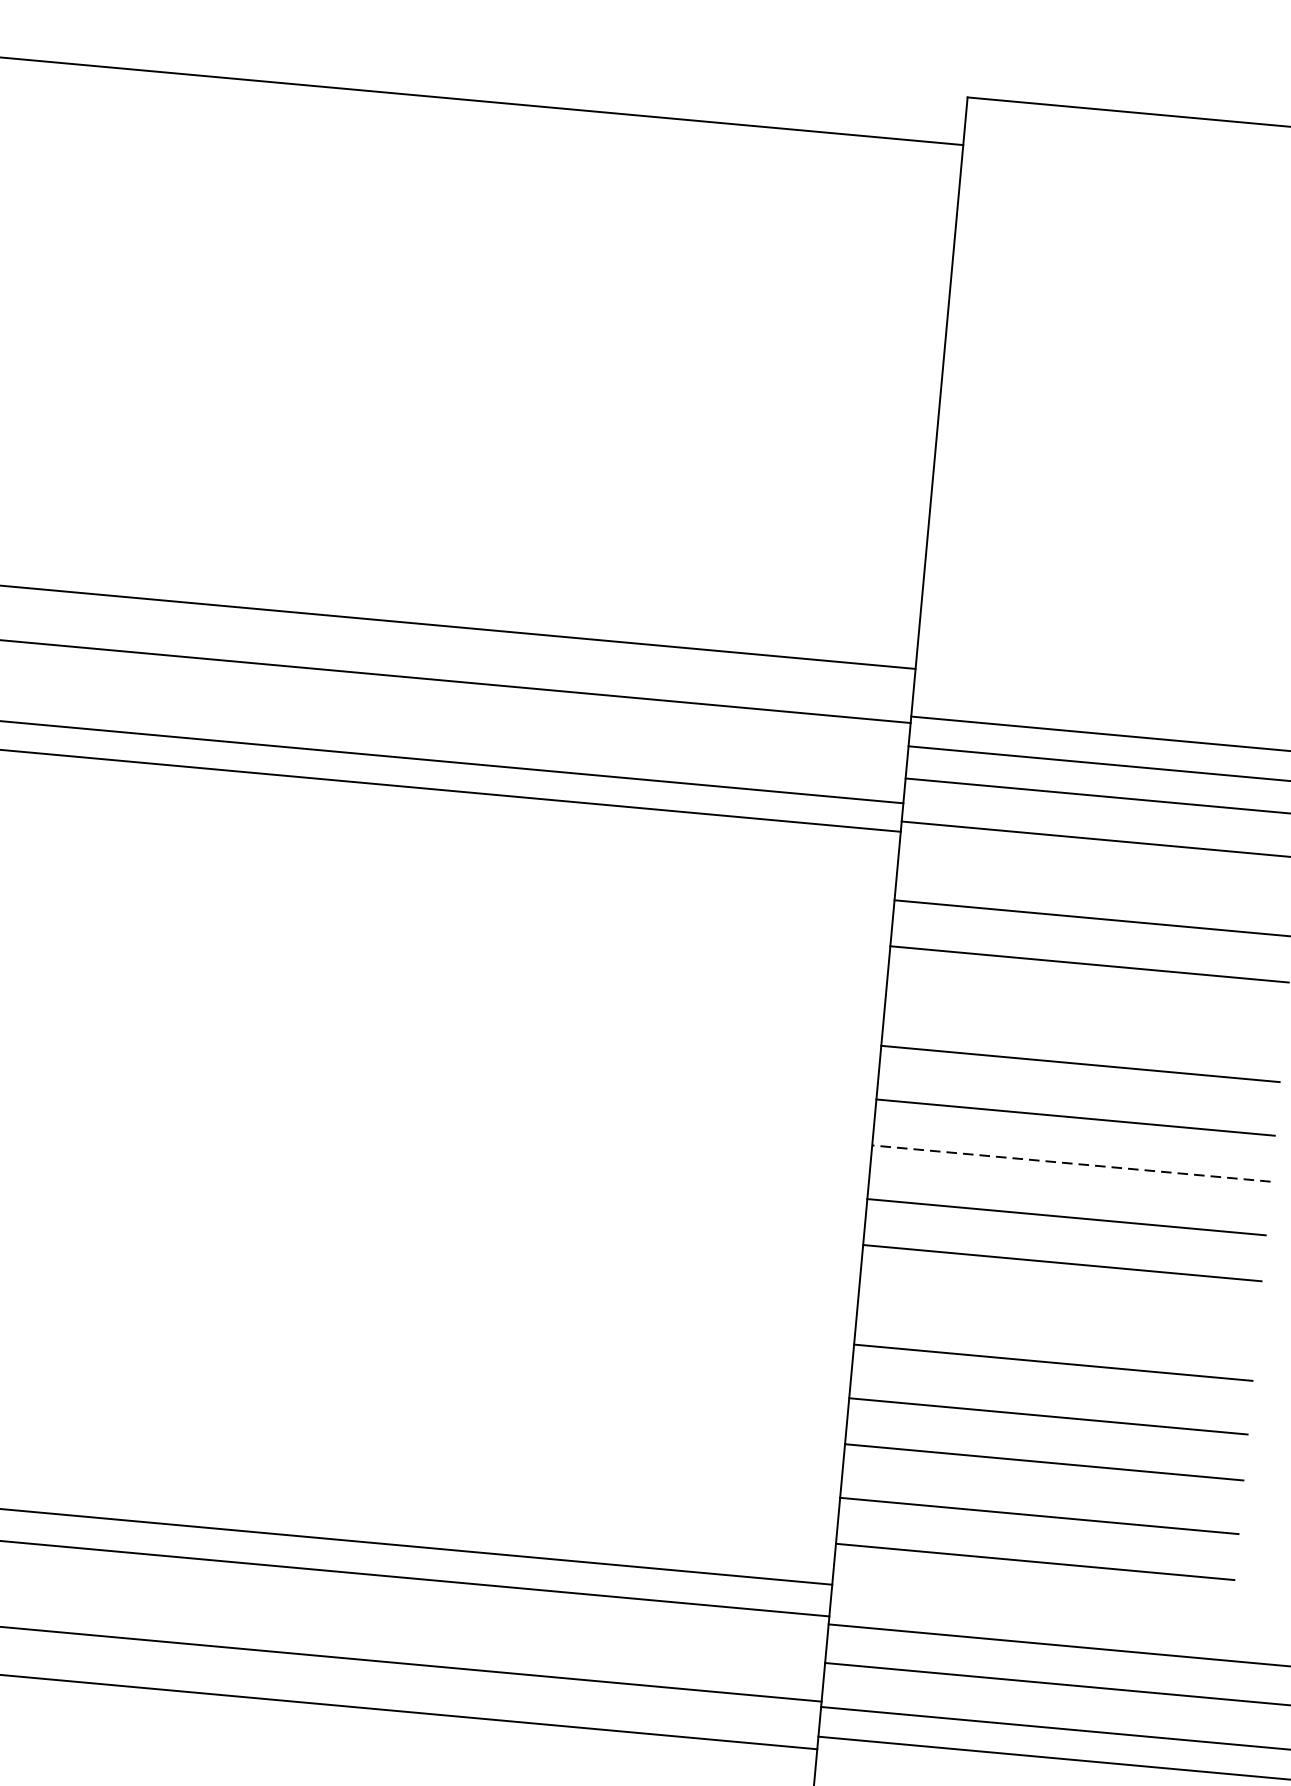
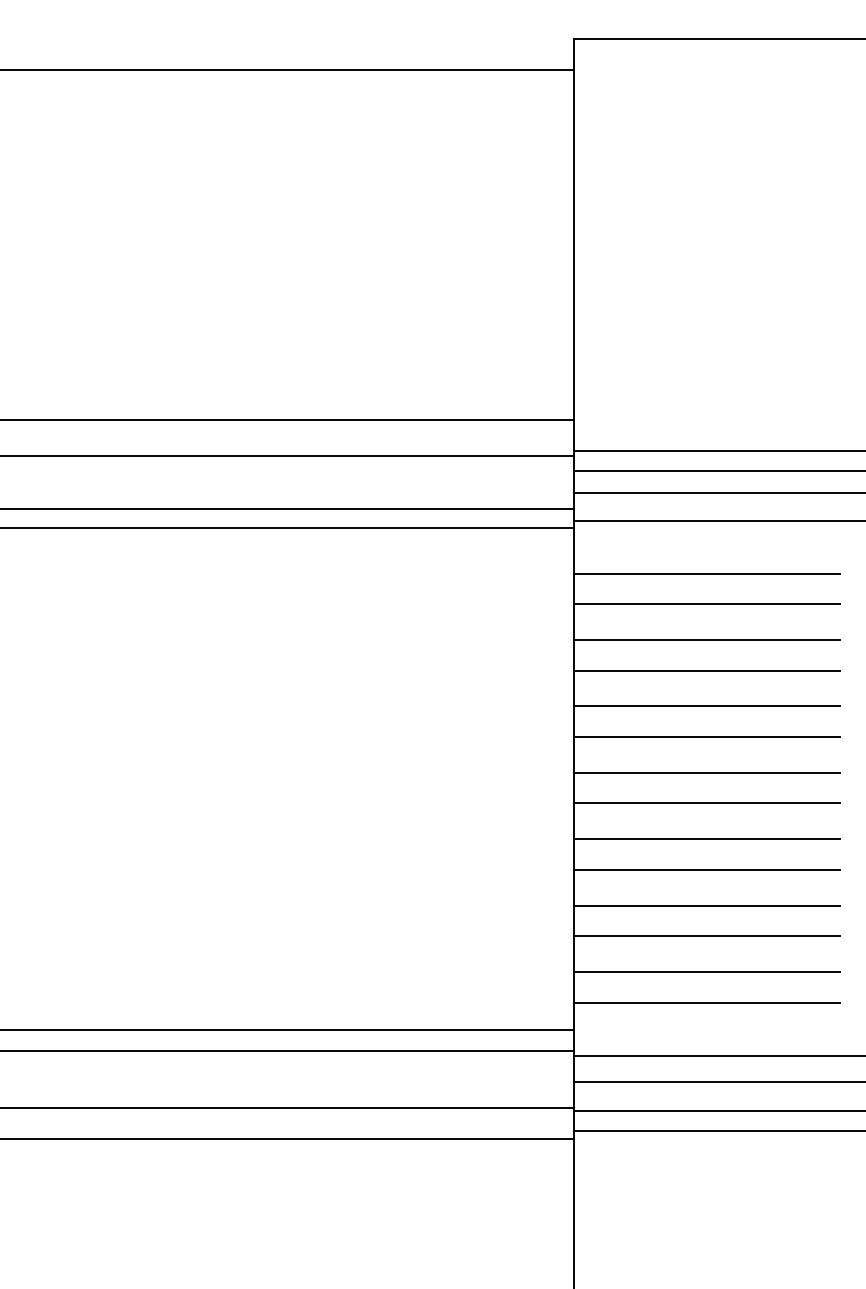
line: (1083, 1018) -> (706, 640), added
line: (1071, 1164) -> (707, 737), dashed -> solid
line: (1056, 1317) -> (706, 839), added

